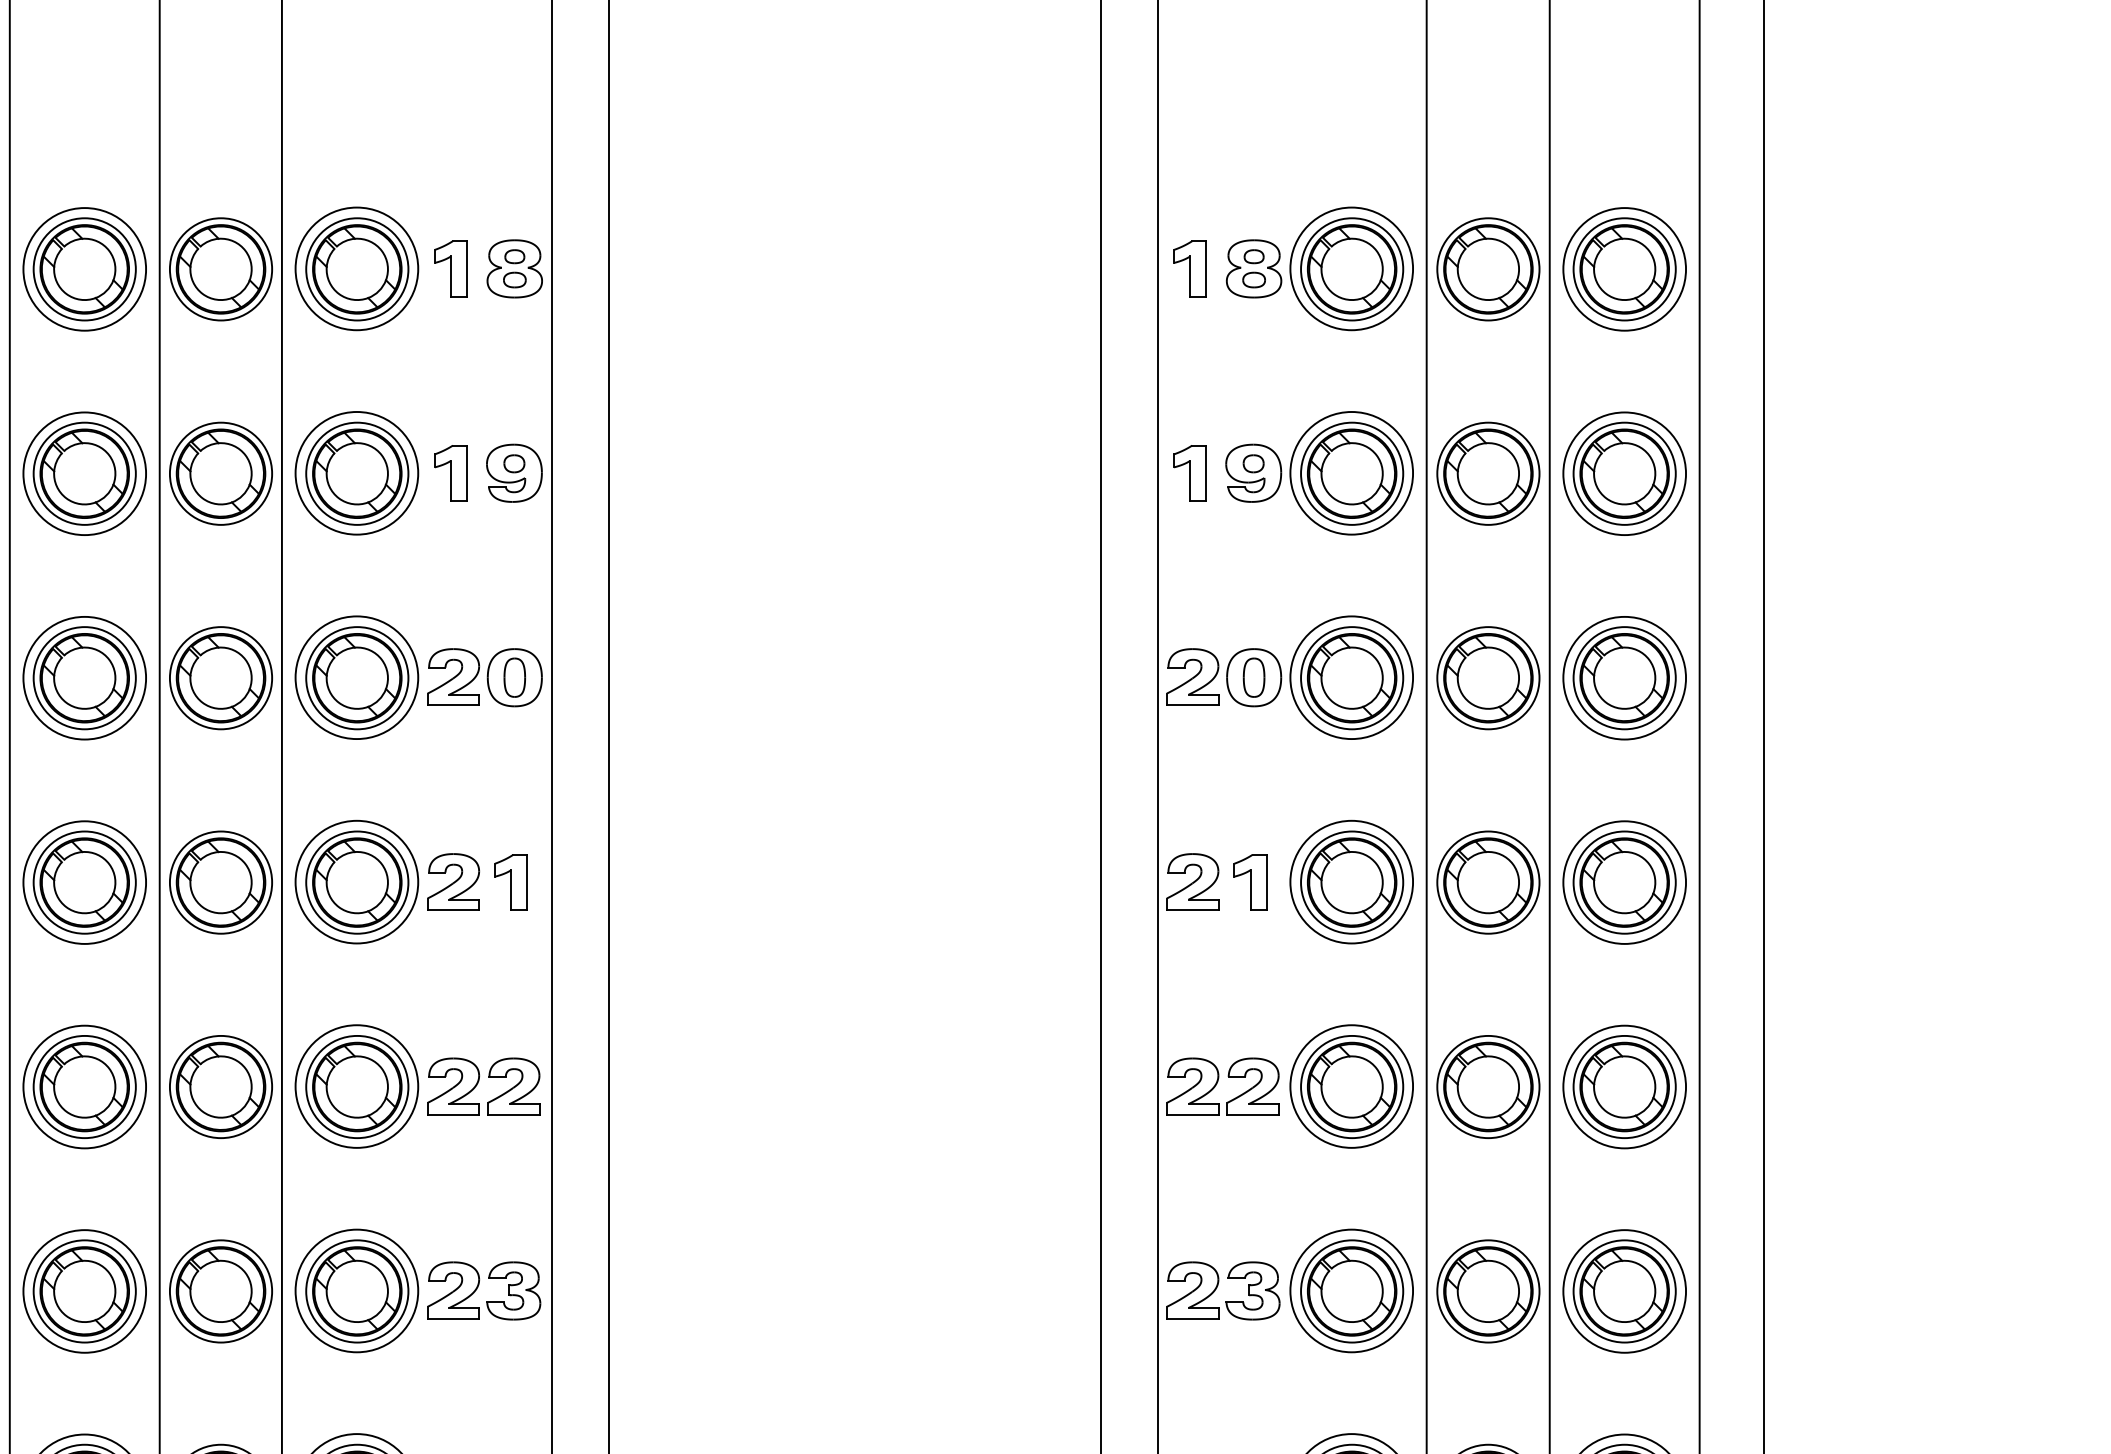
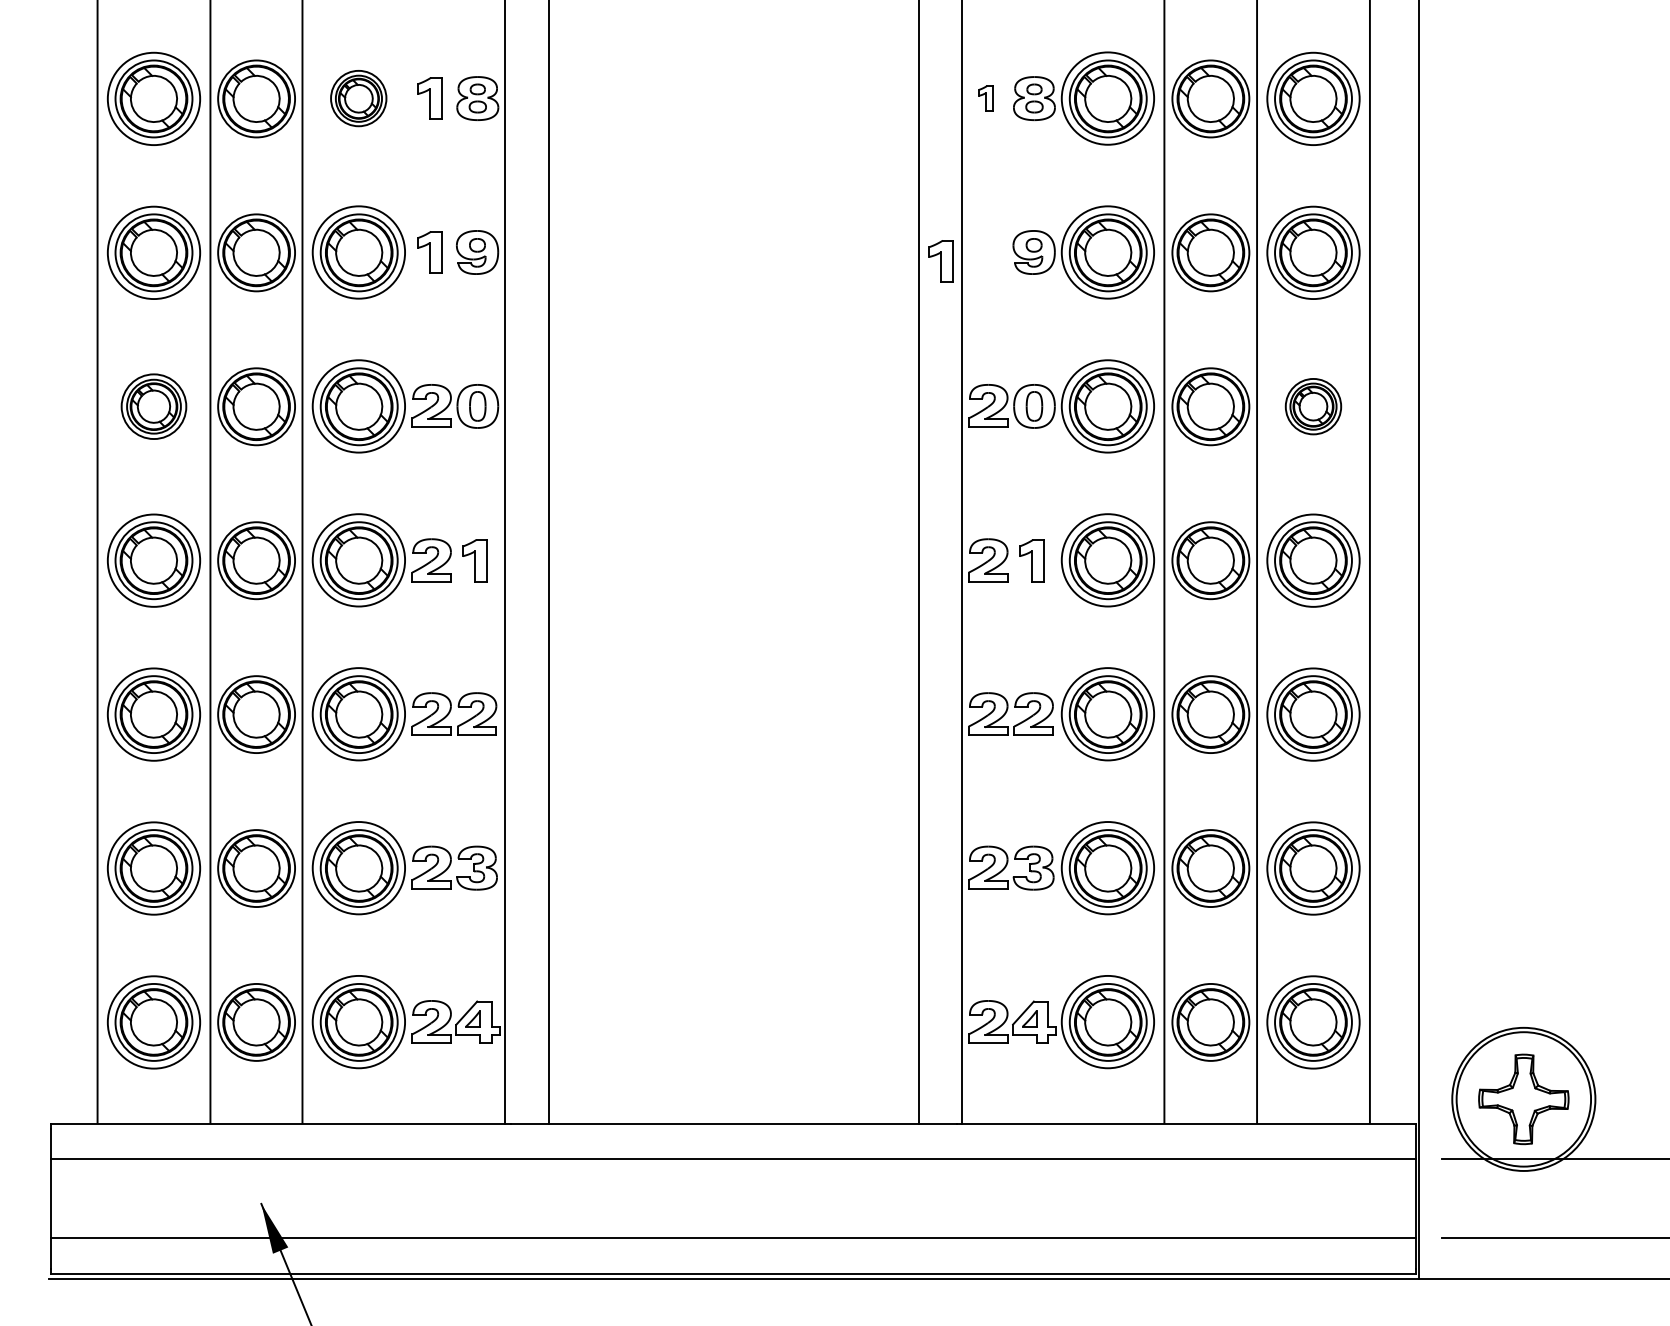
part: (356, 268) -> (358, 98), size x0.6
part: (1189, 268) -> (985, 98), size x0.6
part: (1189, 473) -> (940, 261), moved
part: (84, 677) -> (153, 406), size x0.7
part: (1624, 677) -> (1313, 406), size x0.6

